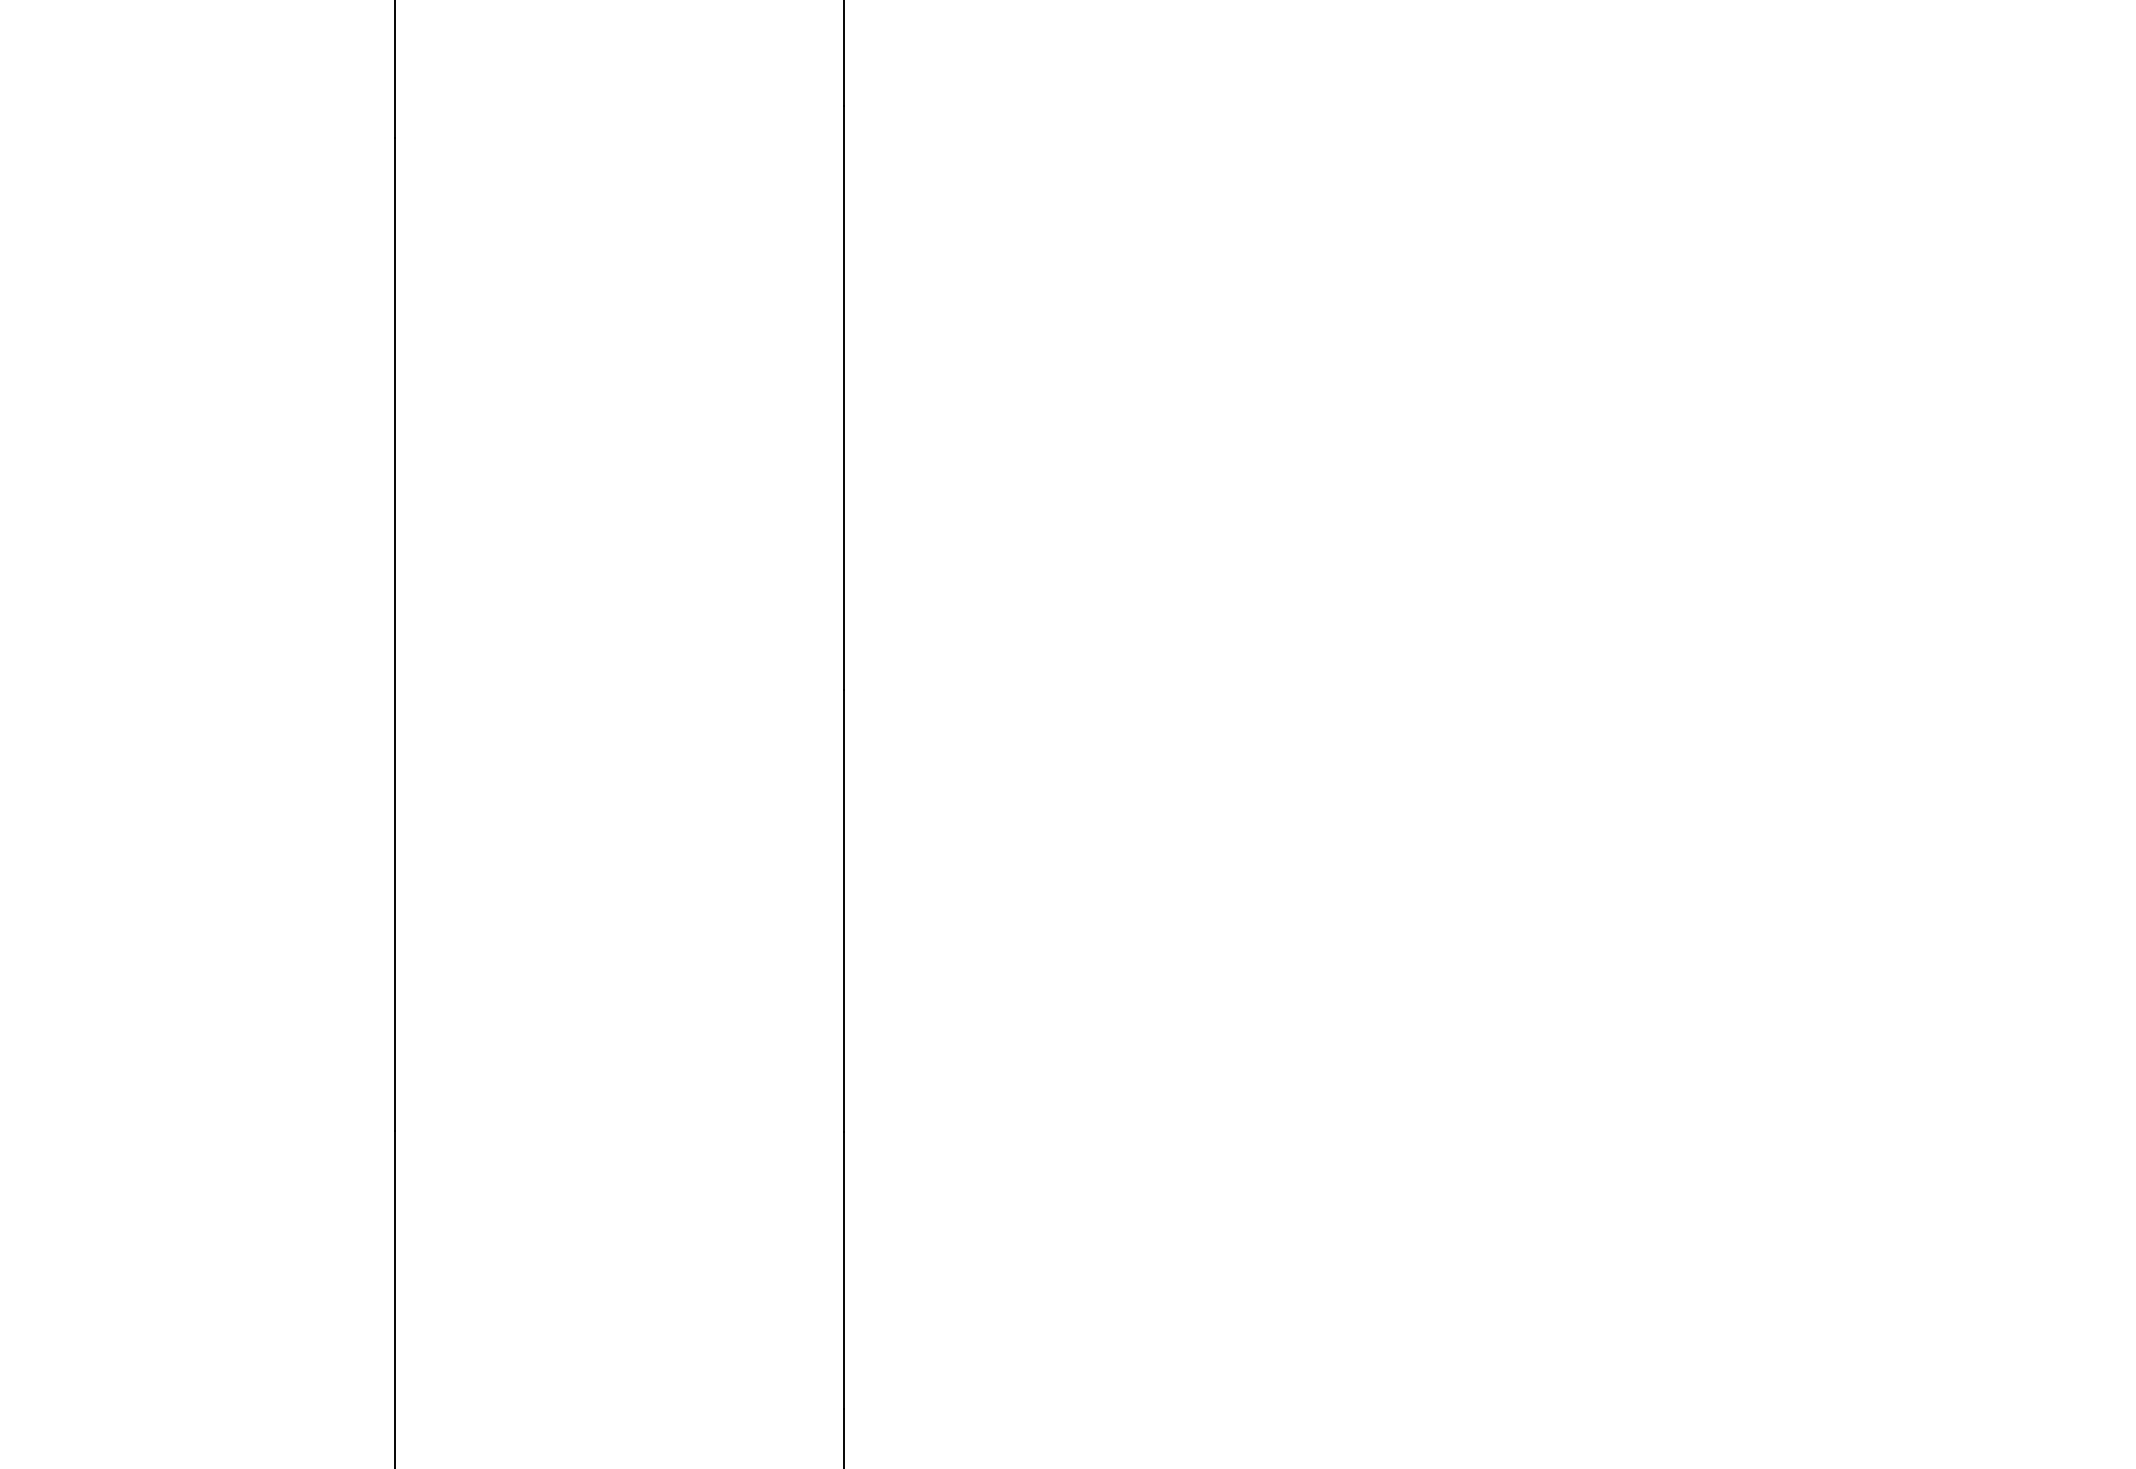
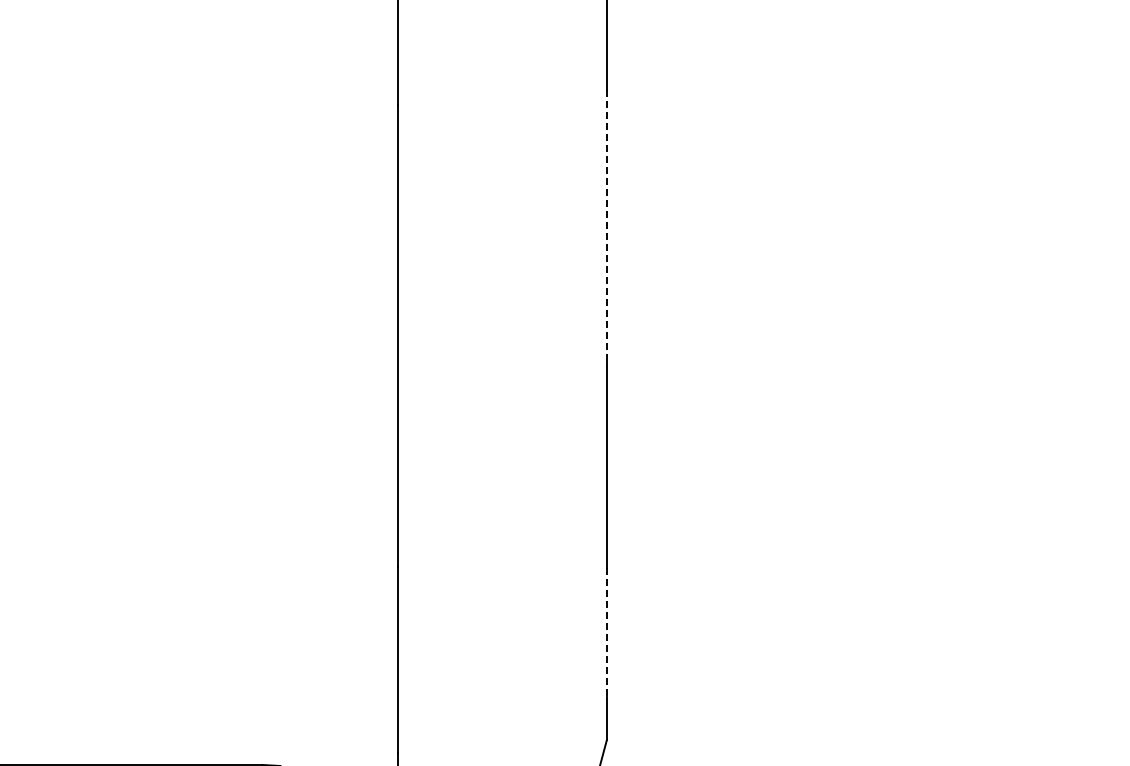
line: (843, 397) -> (606, 225), solid -> dashed
line: (843, 1270) -> (606, 632), solid -> dashed

